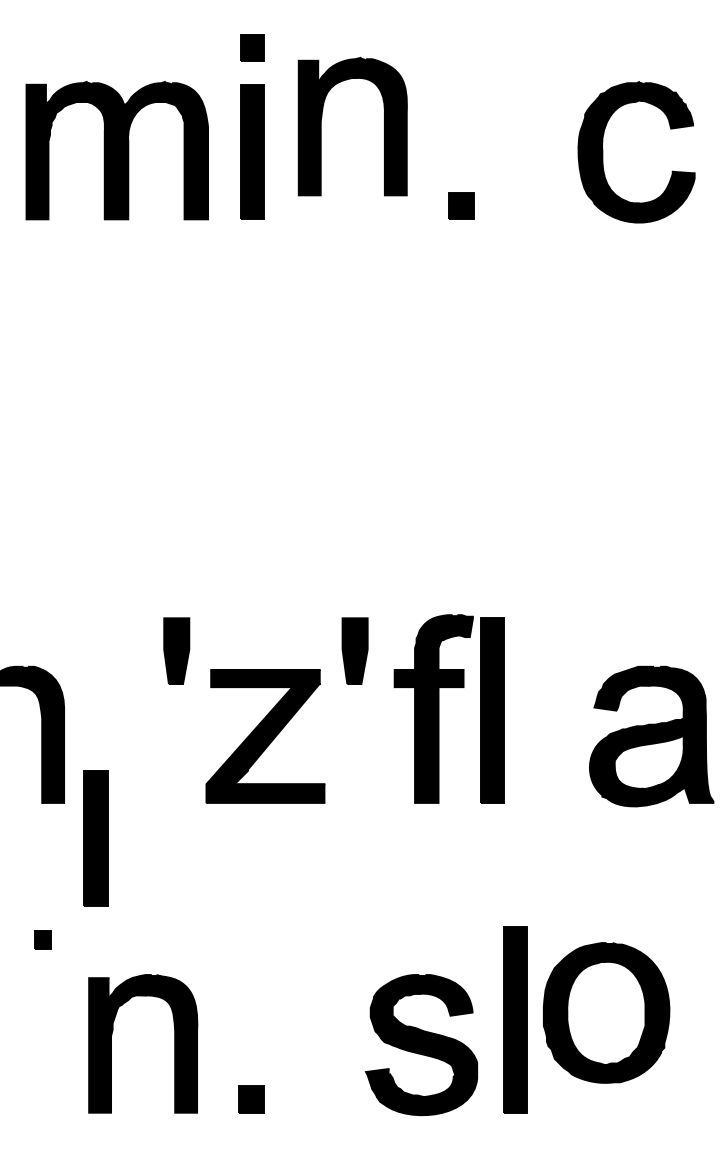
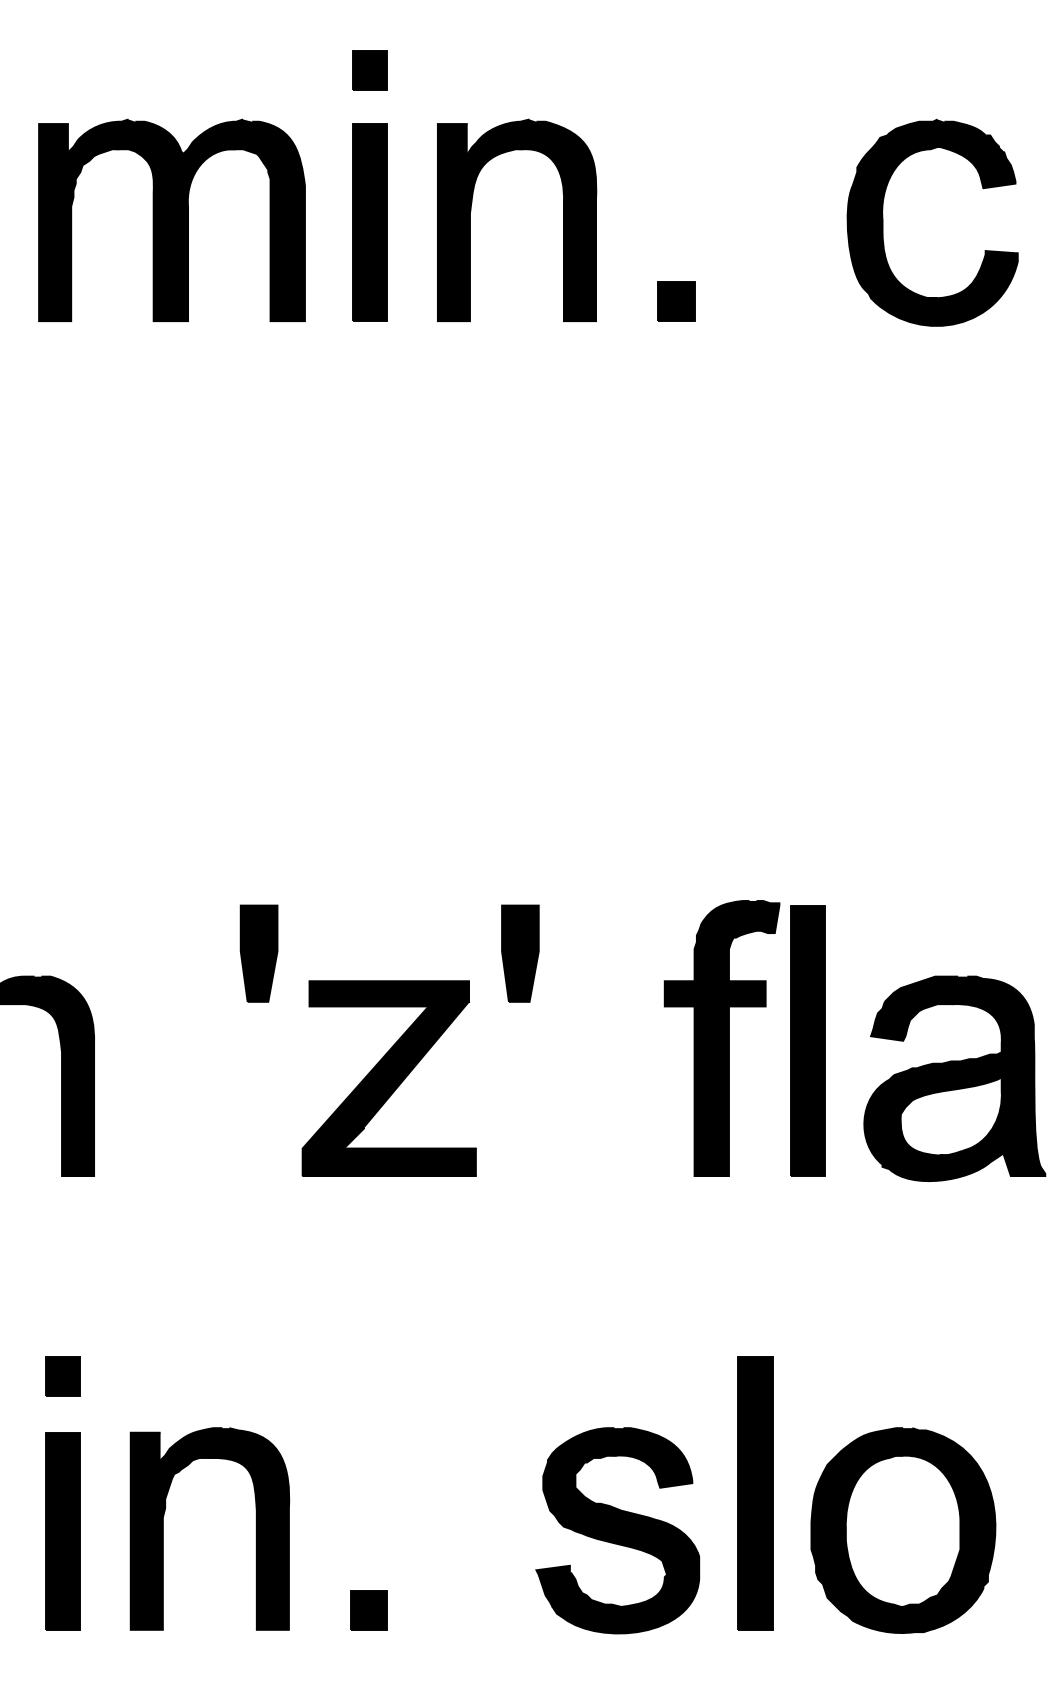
part: (321, 126) -> (471, 220), moved
part: (439, 708) -> (730, 1037), moved
part: (95, 838) -> (62, 1531), moved
part: (42, 939) -> (62, 1376), size x1.43
part: (606, 1012) -> (903, 1529), moved

